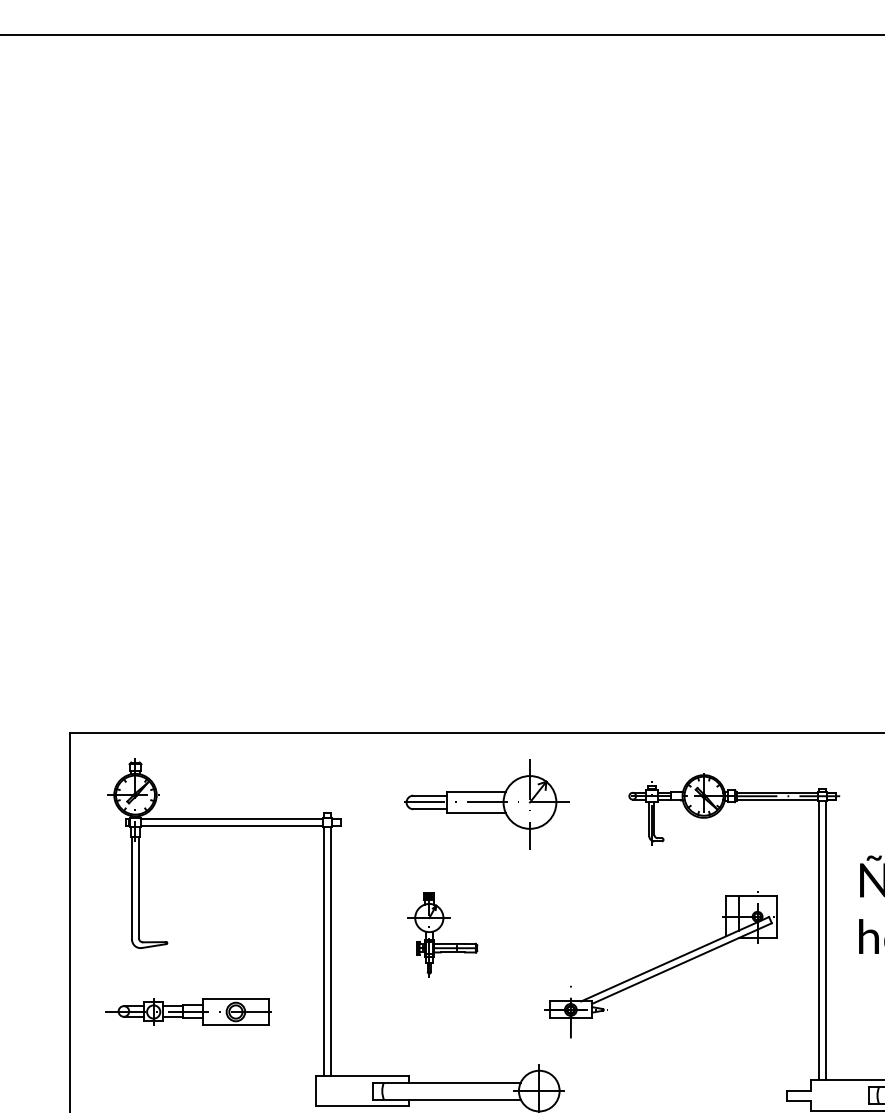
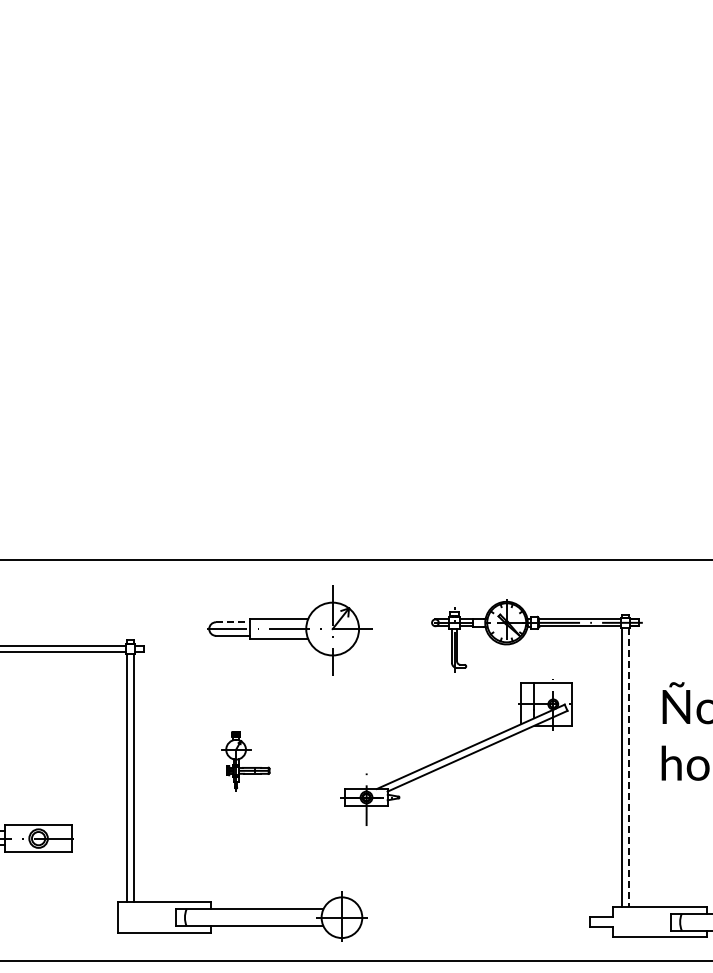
line: (430, 795) -> (233, 622), solid -> dashed
part: (442, 934) -> (245, 761), size x0.7
line: (826, 940) -> (629, 767), solid -> dashed
part: (660, 964) -> (456, 752), moved

